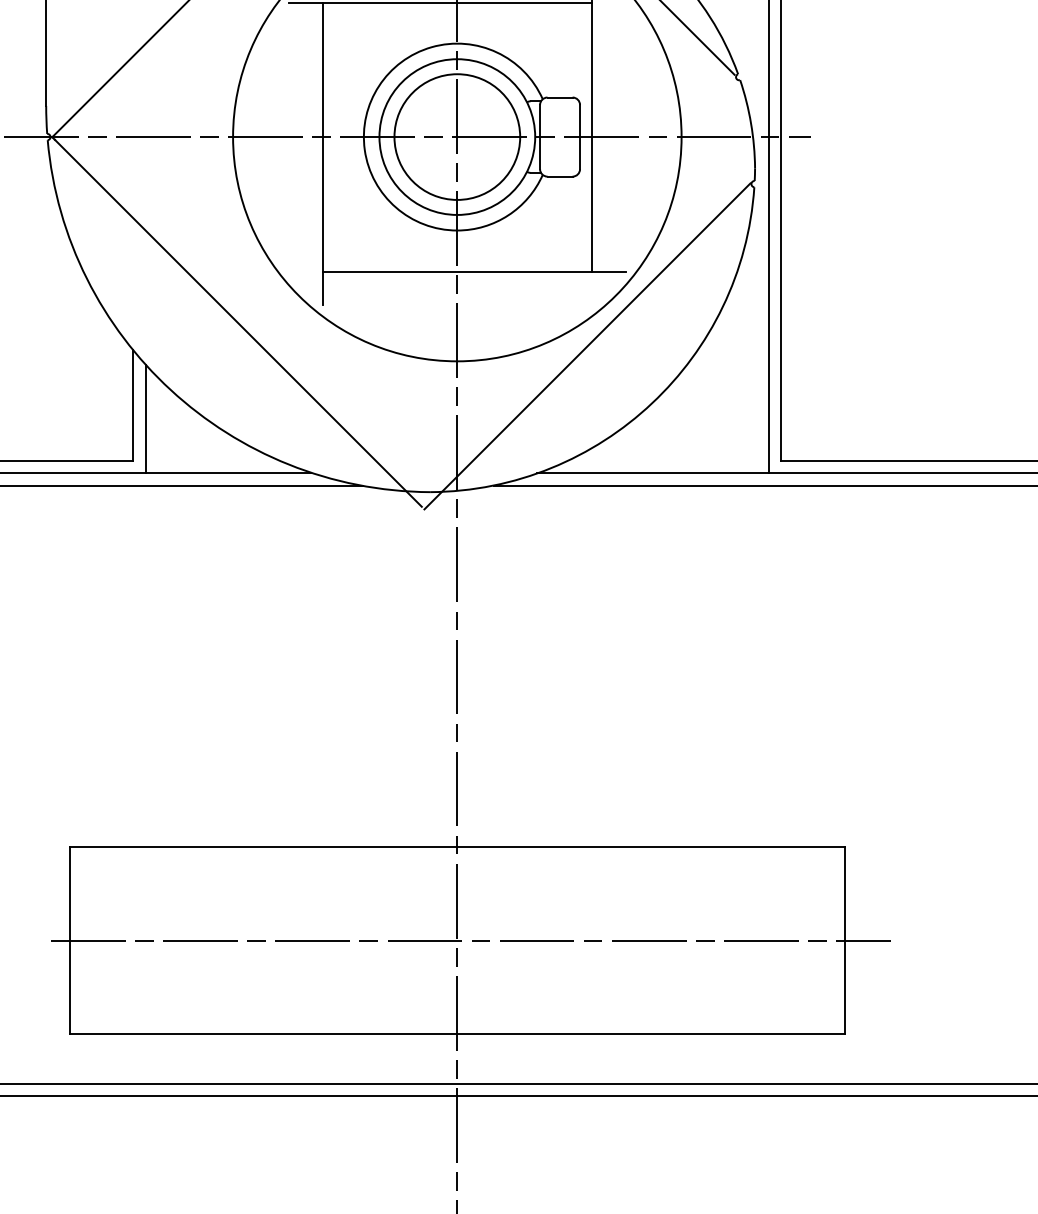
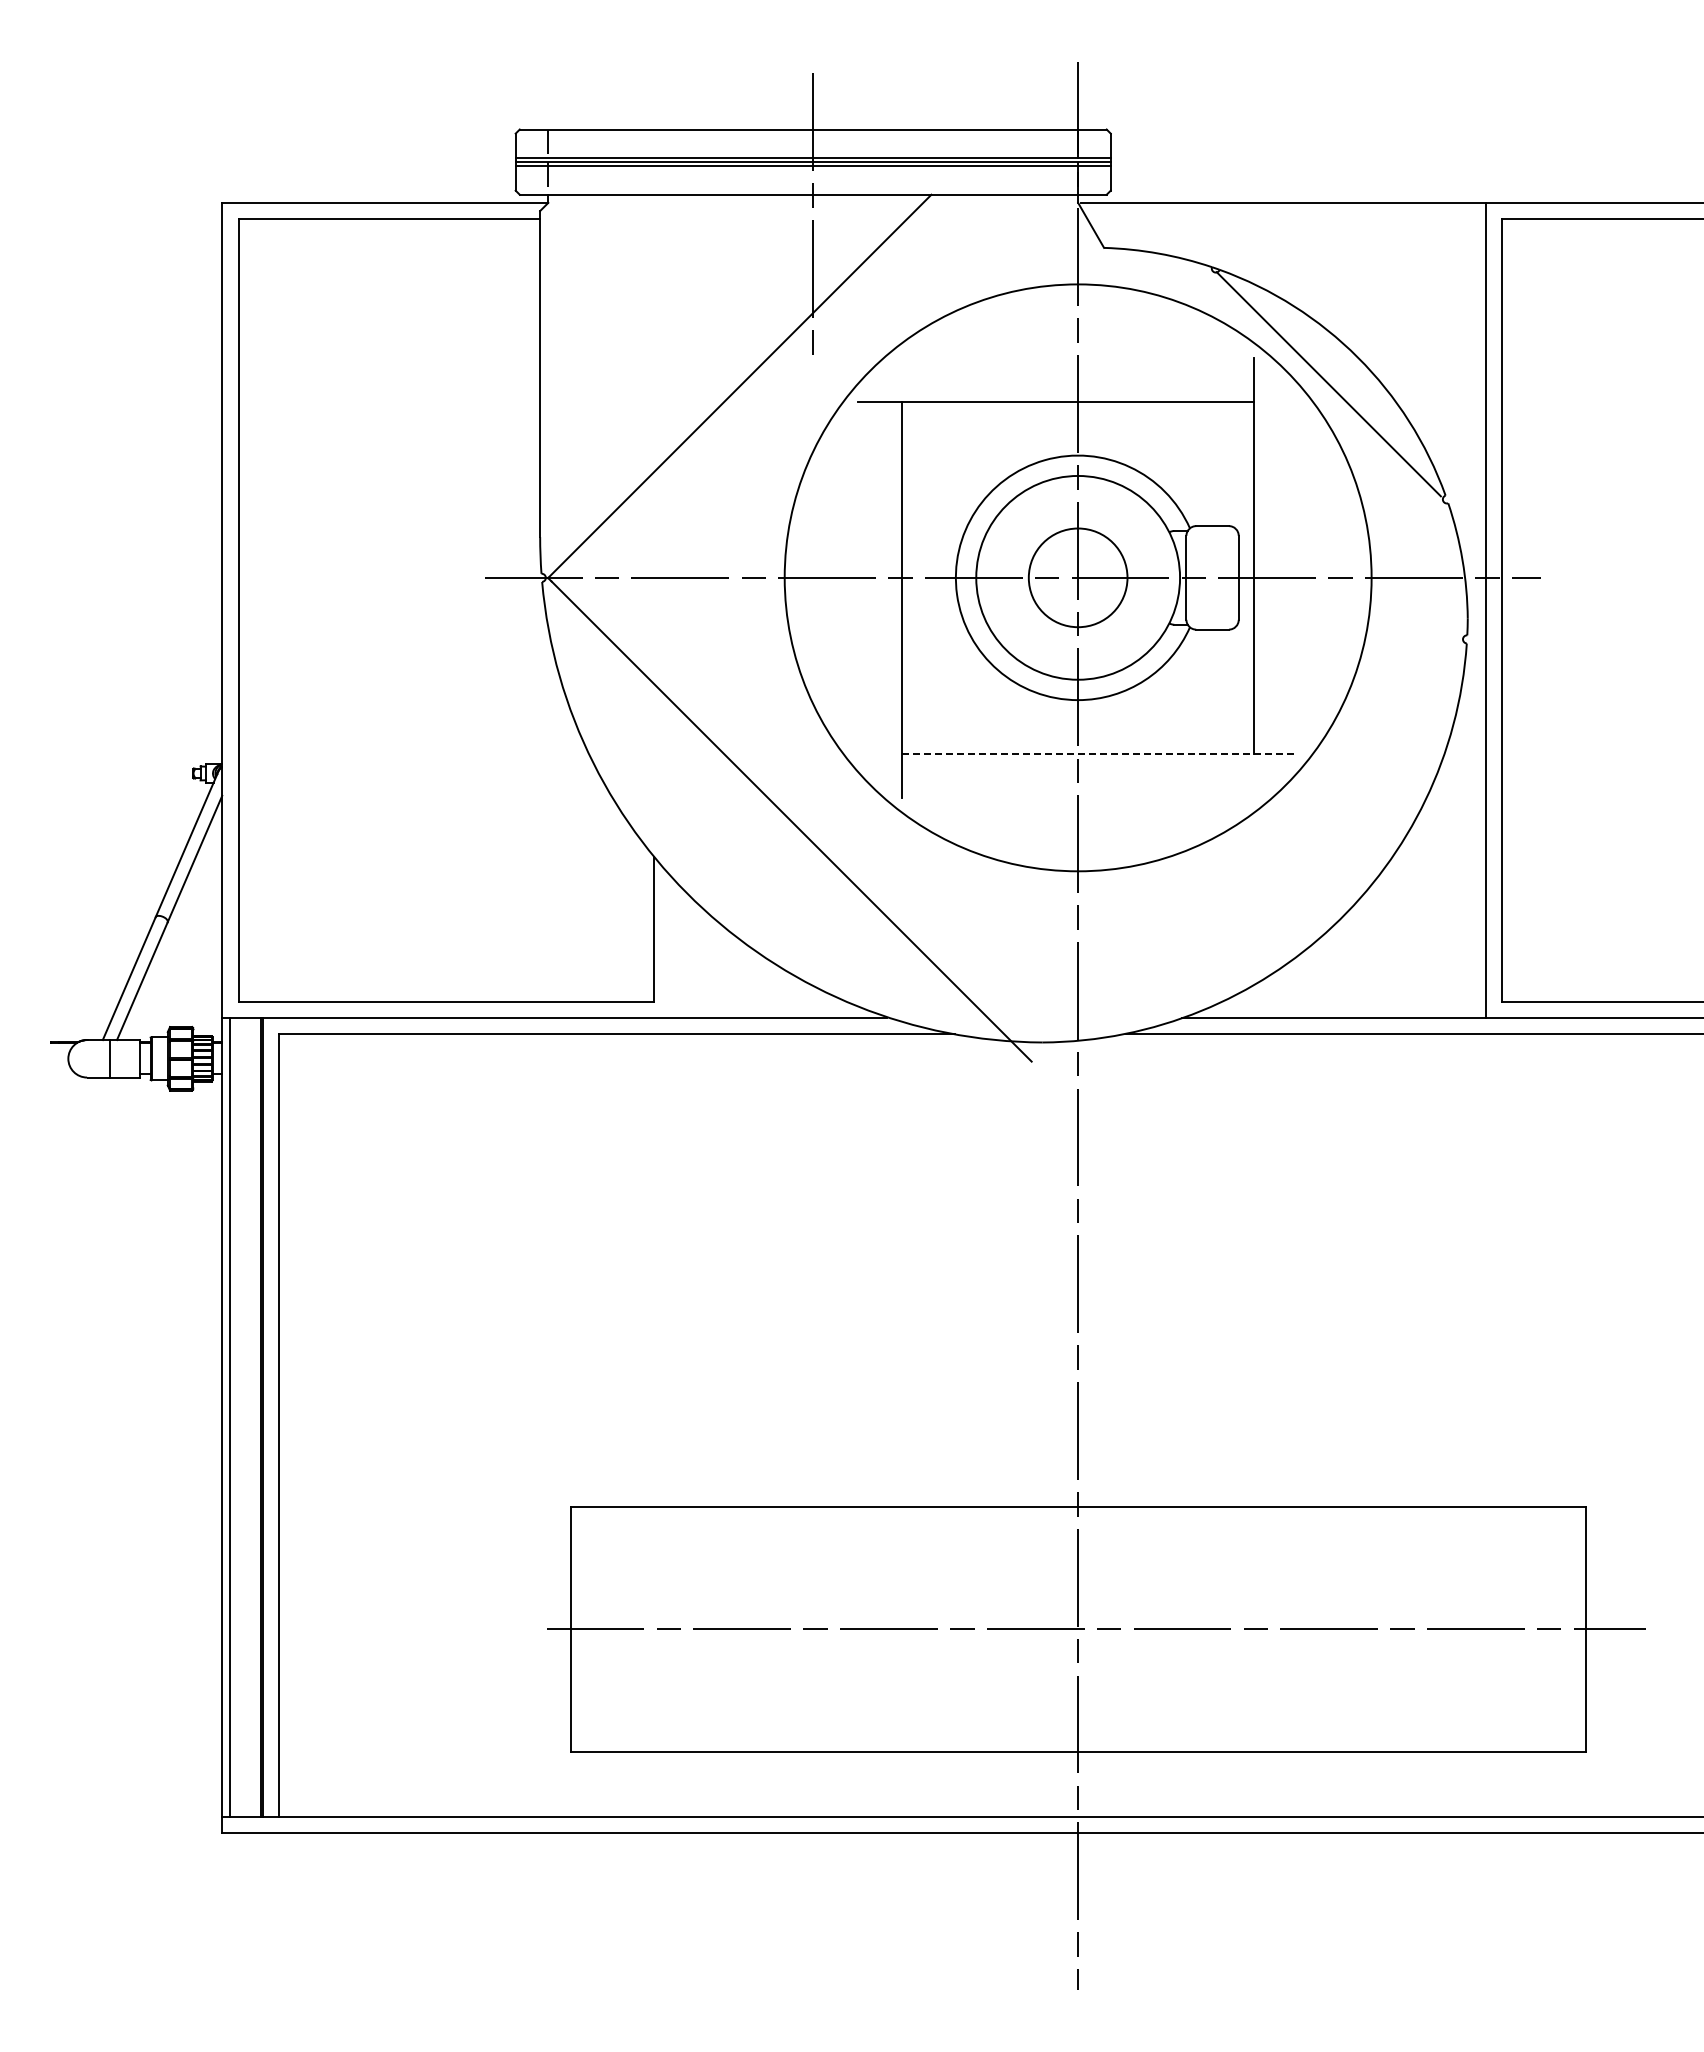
circle: (456, 136) -> (1077, 577), size x0.6
line: (474, 271) -> (1100, 753), solid -> dashed
line: (587, 346) -> (1248, 851), removed
line: (145, 418) -> (670, 946), removed

